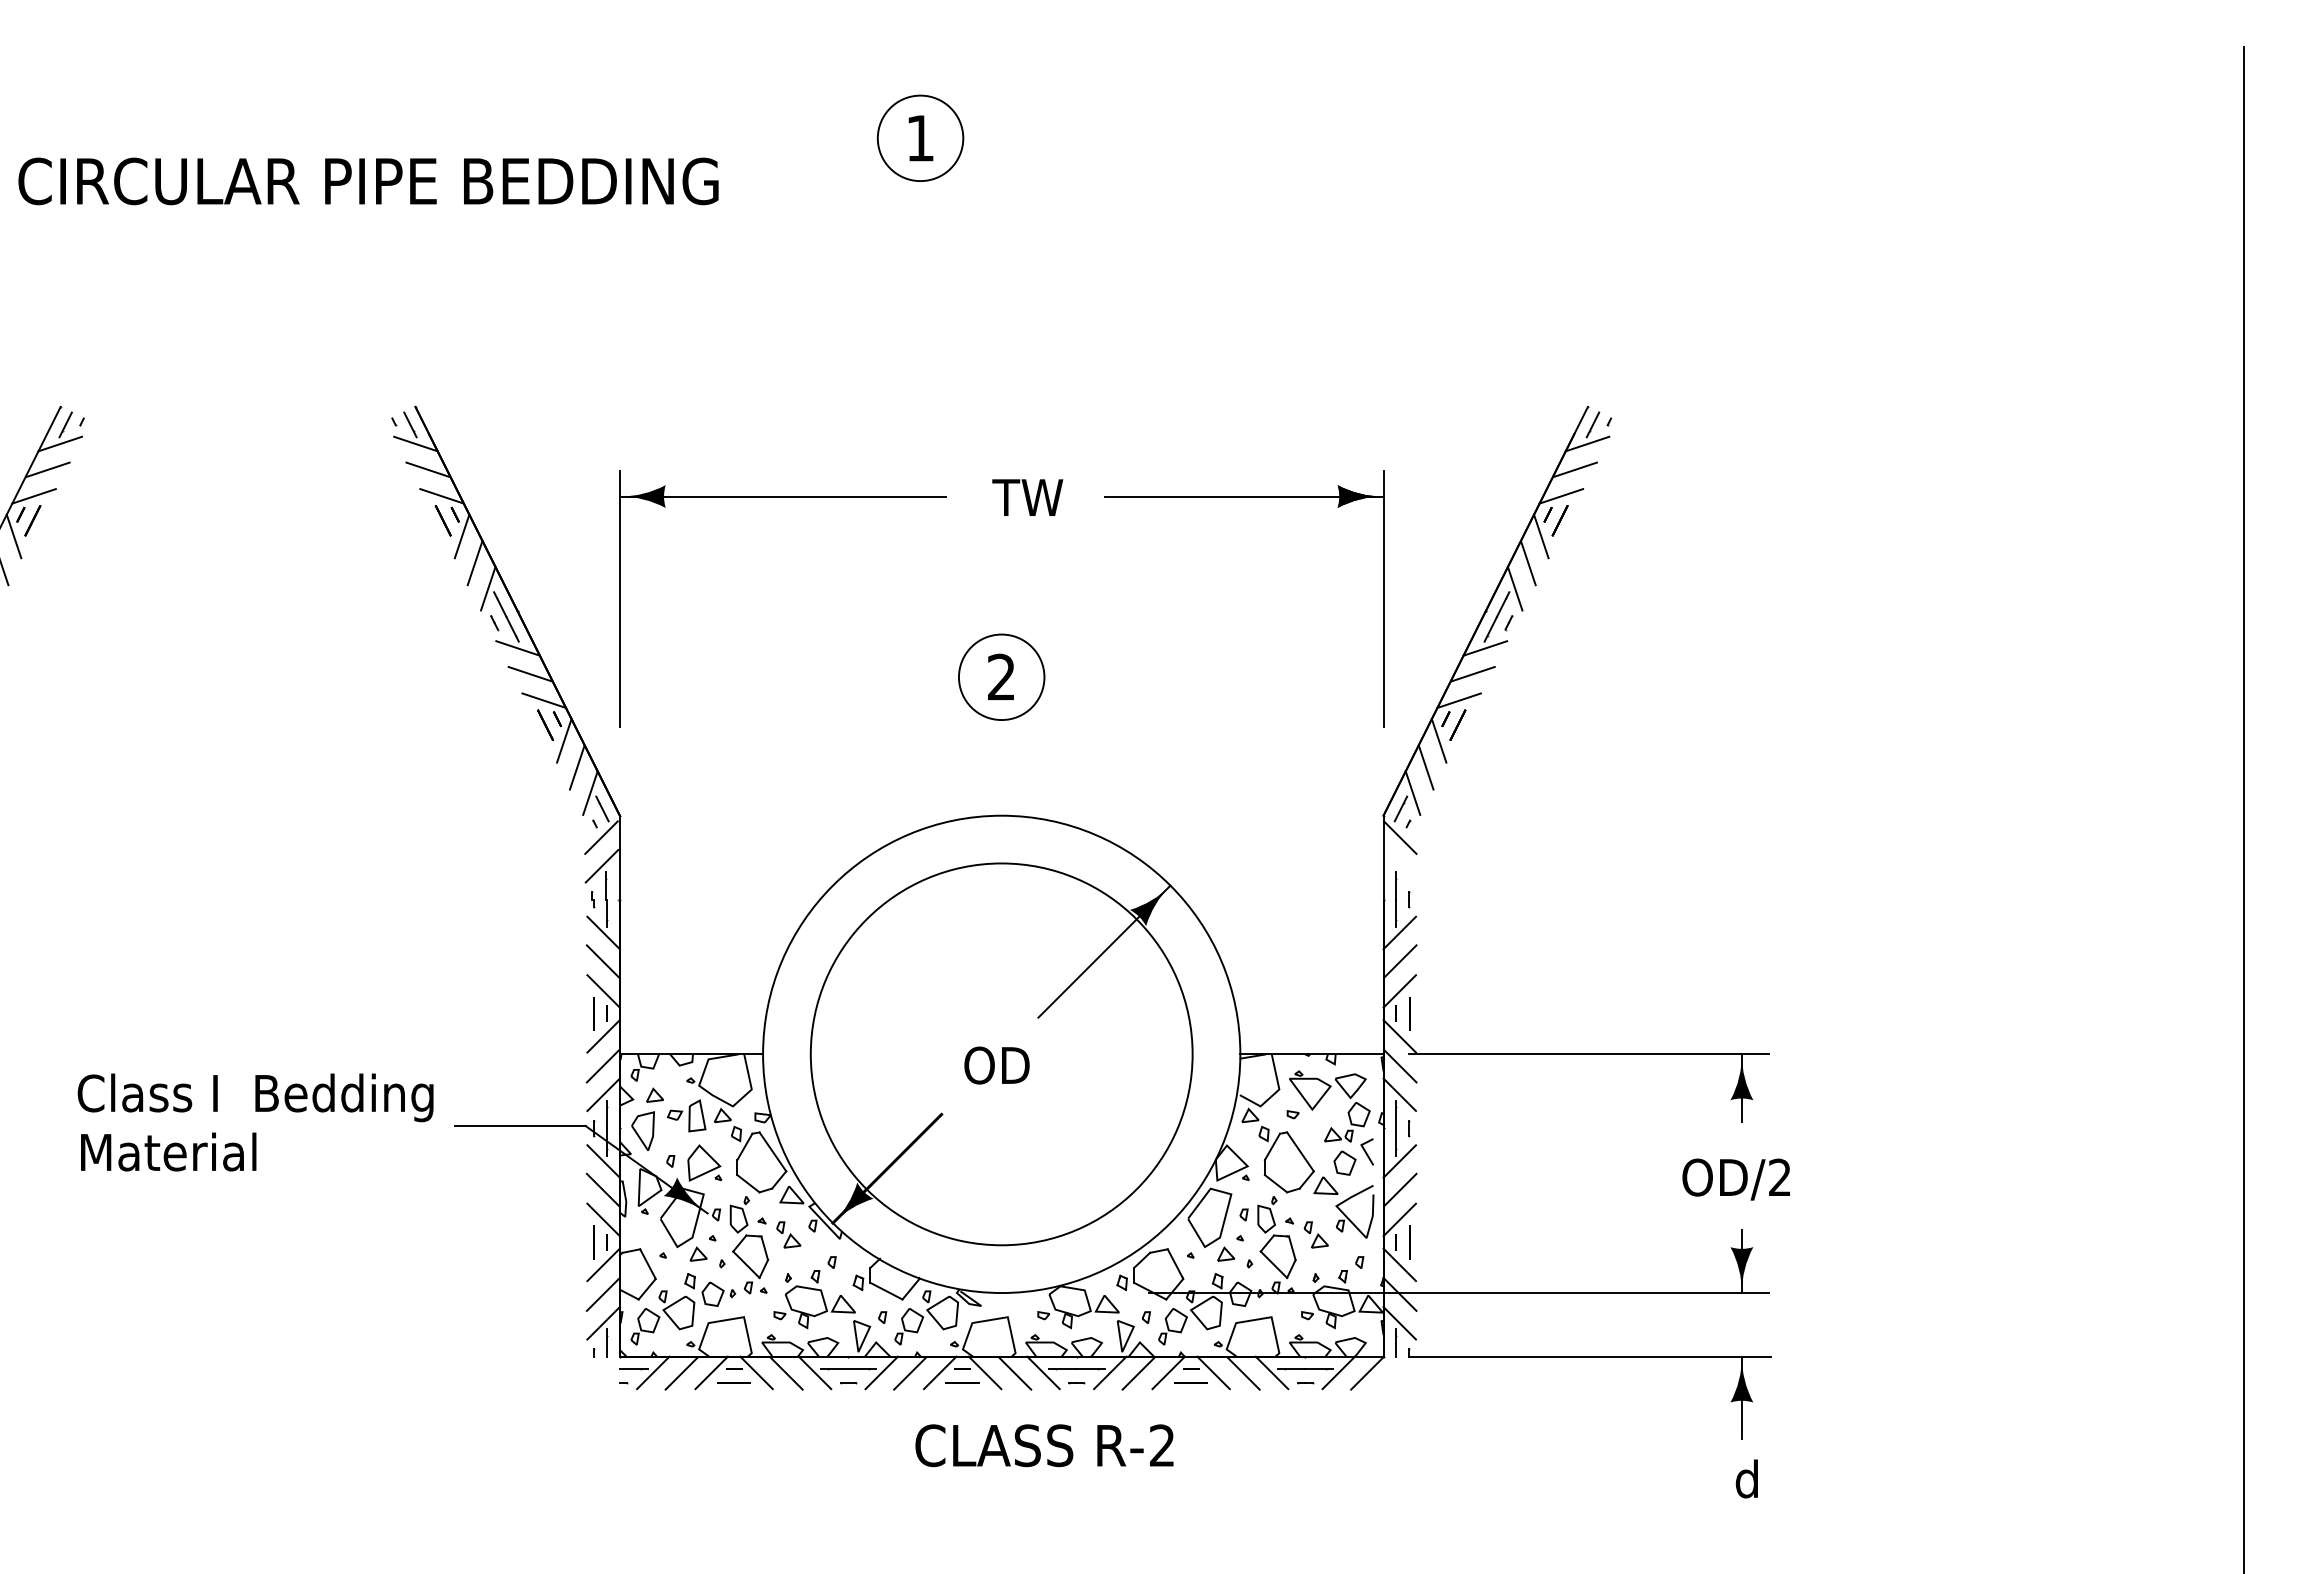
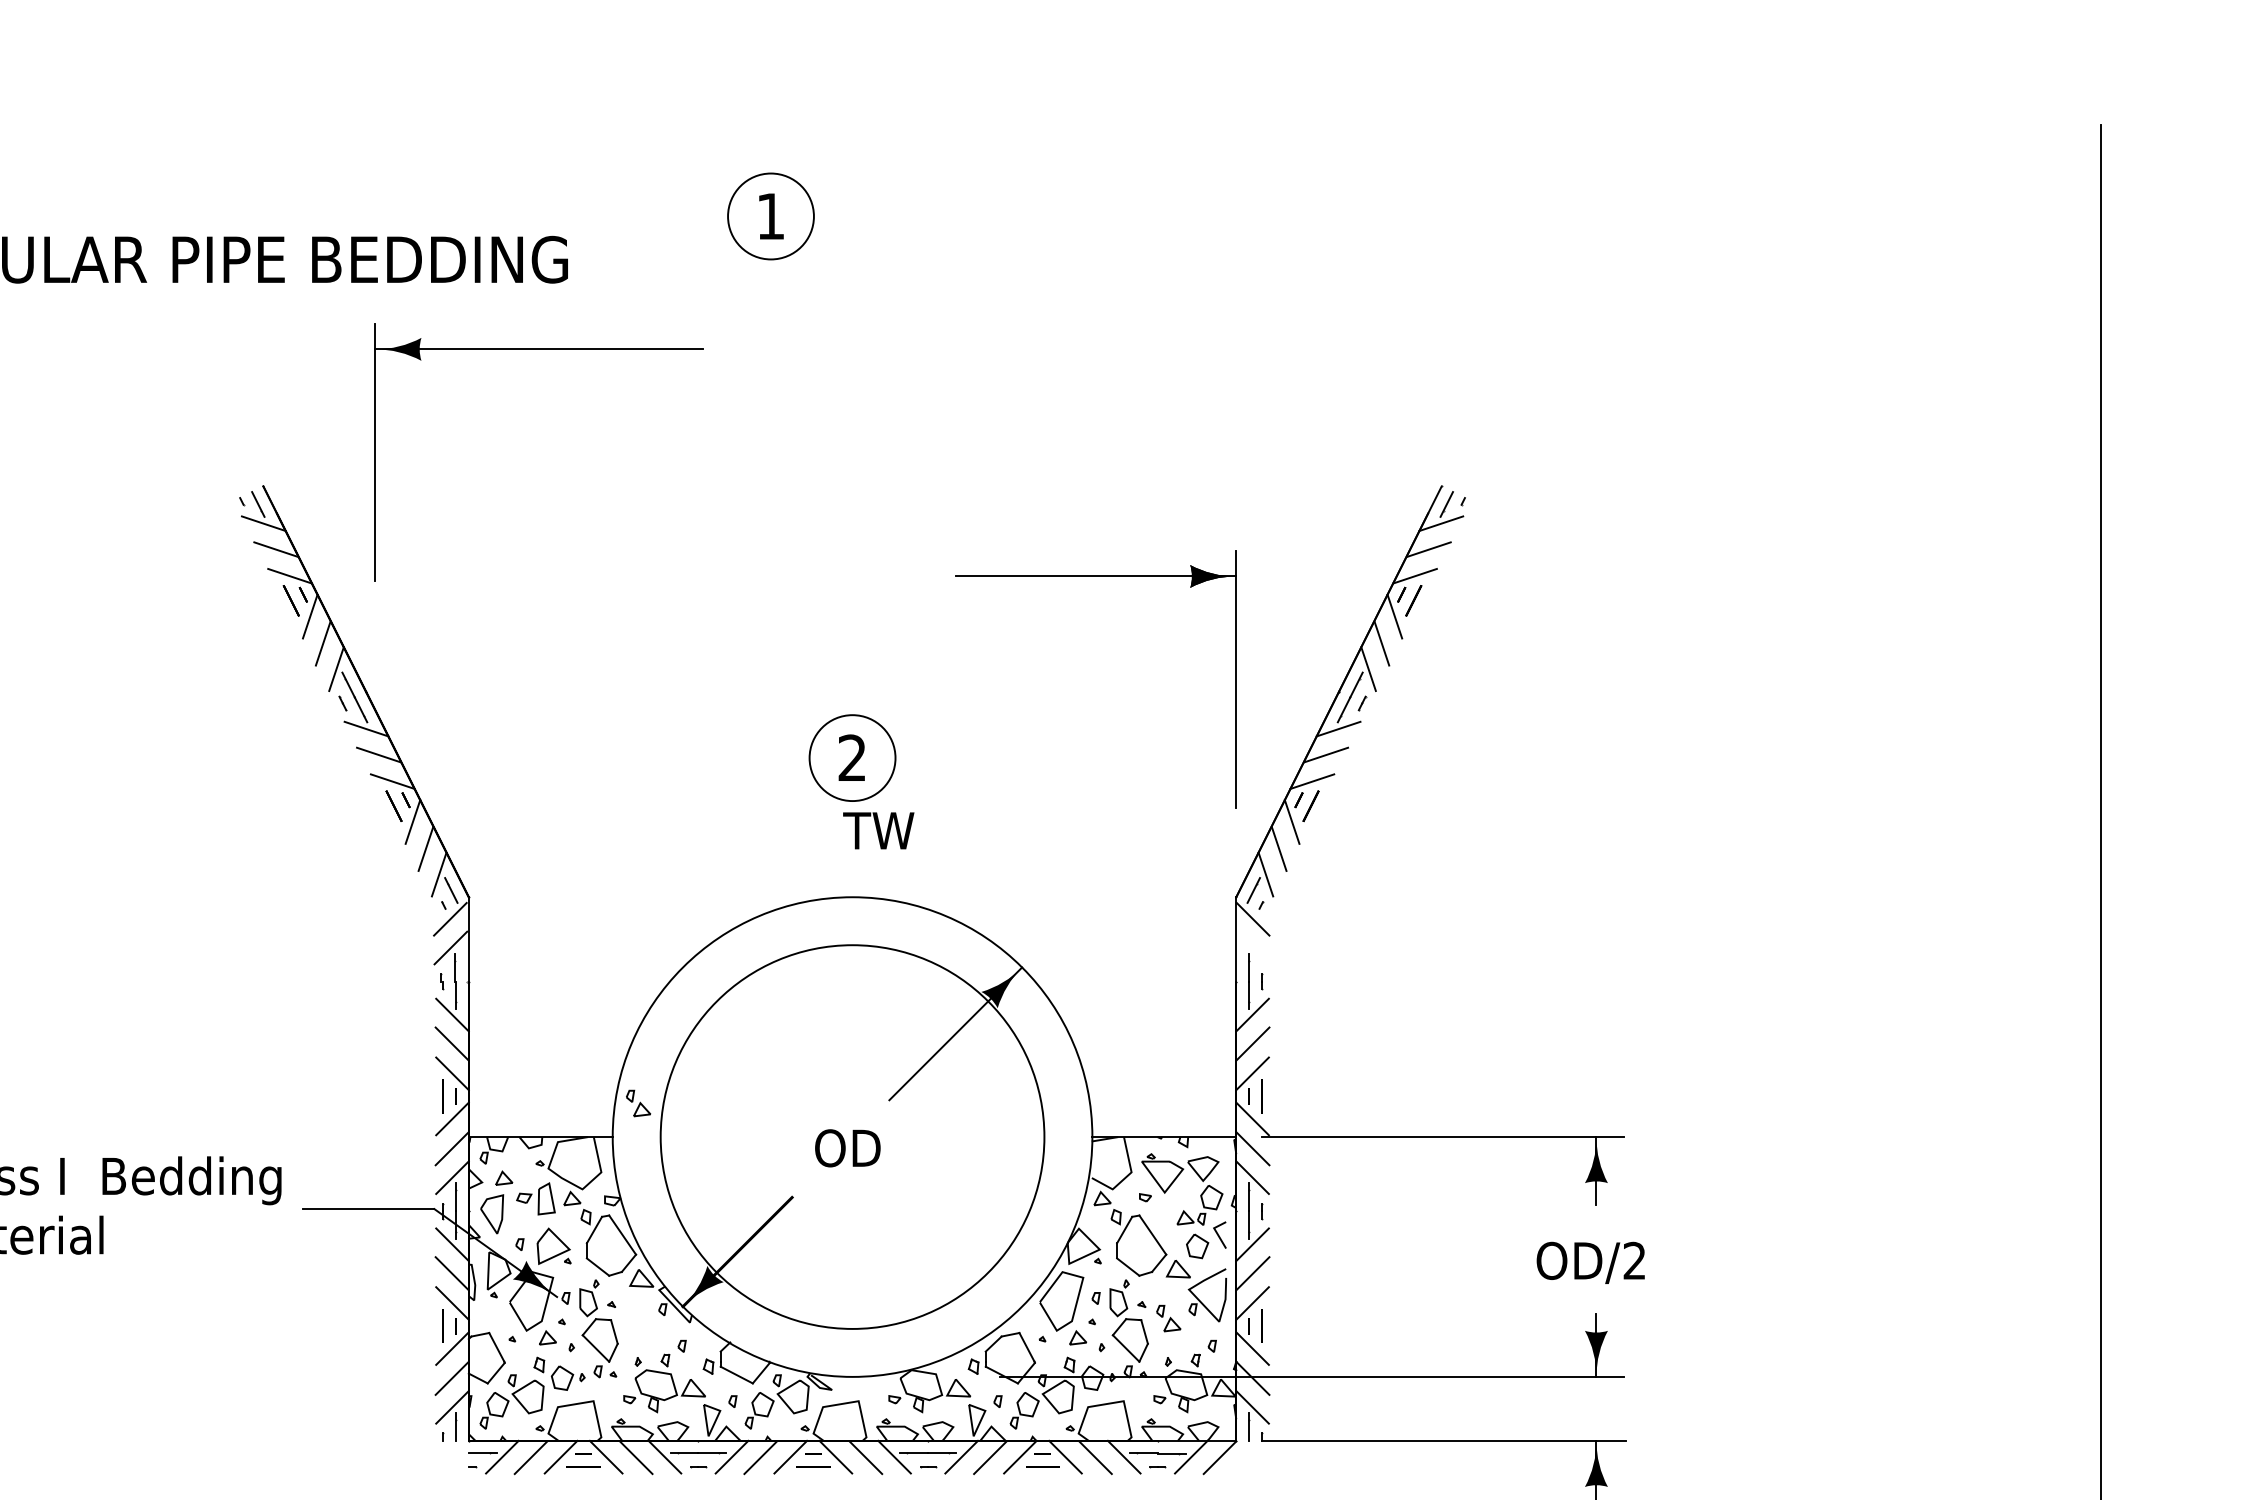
part: (782, 497) -> (538, 350), moved
text: (1027, 497) -> (878, 830), moved
part: (788, 1234) -> (638, 1103), moved

